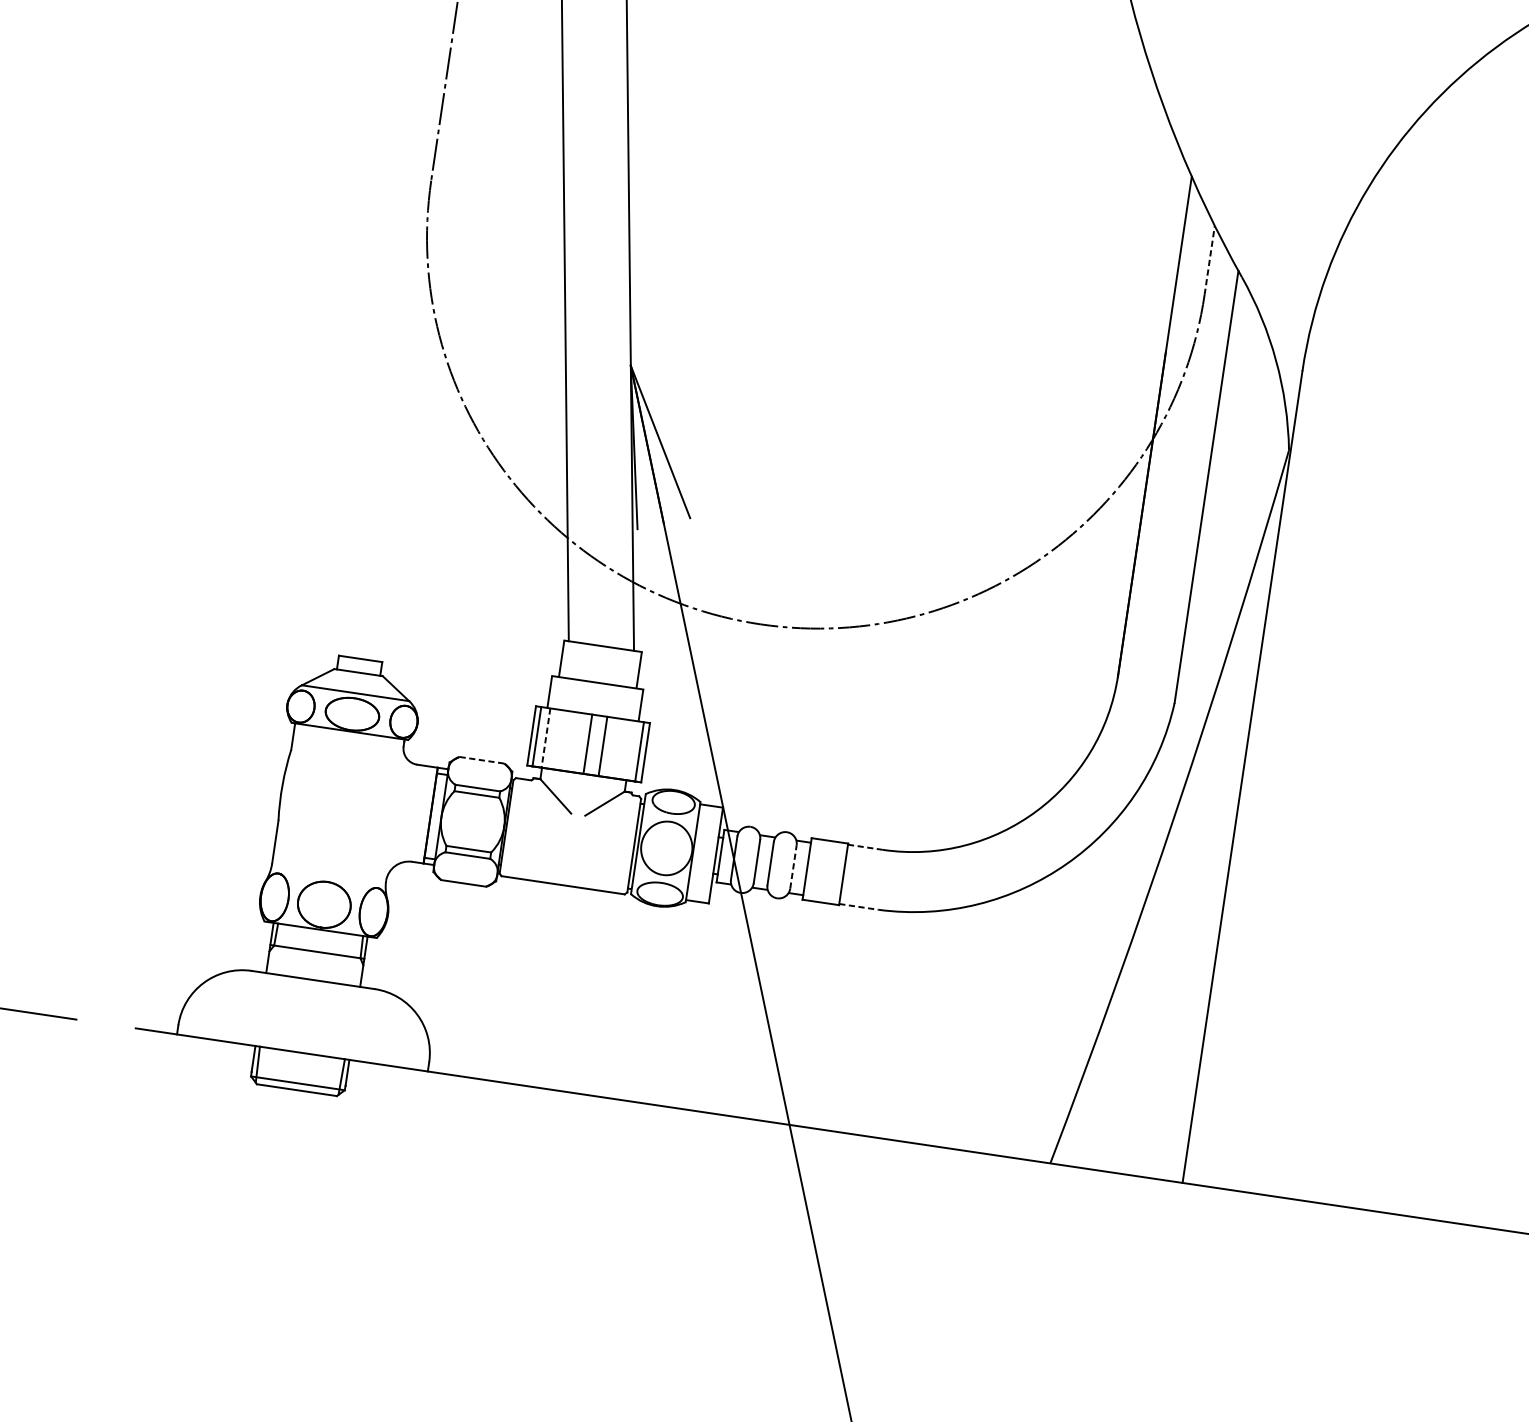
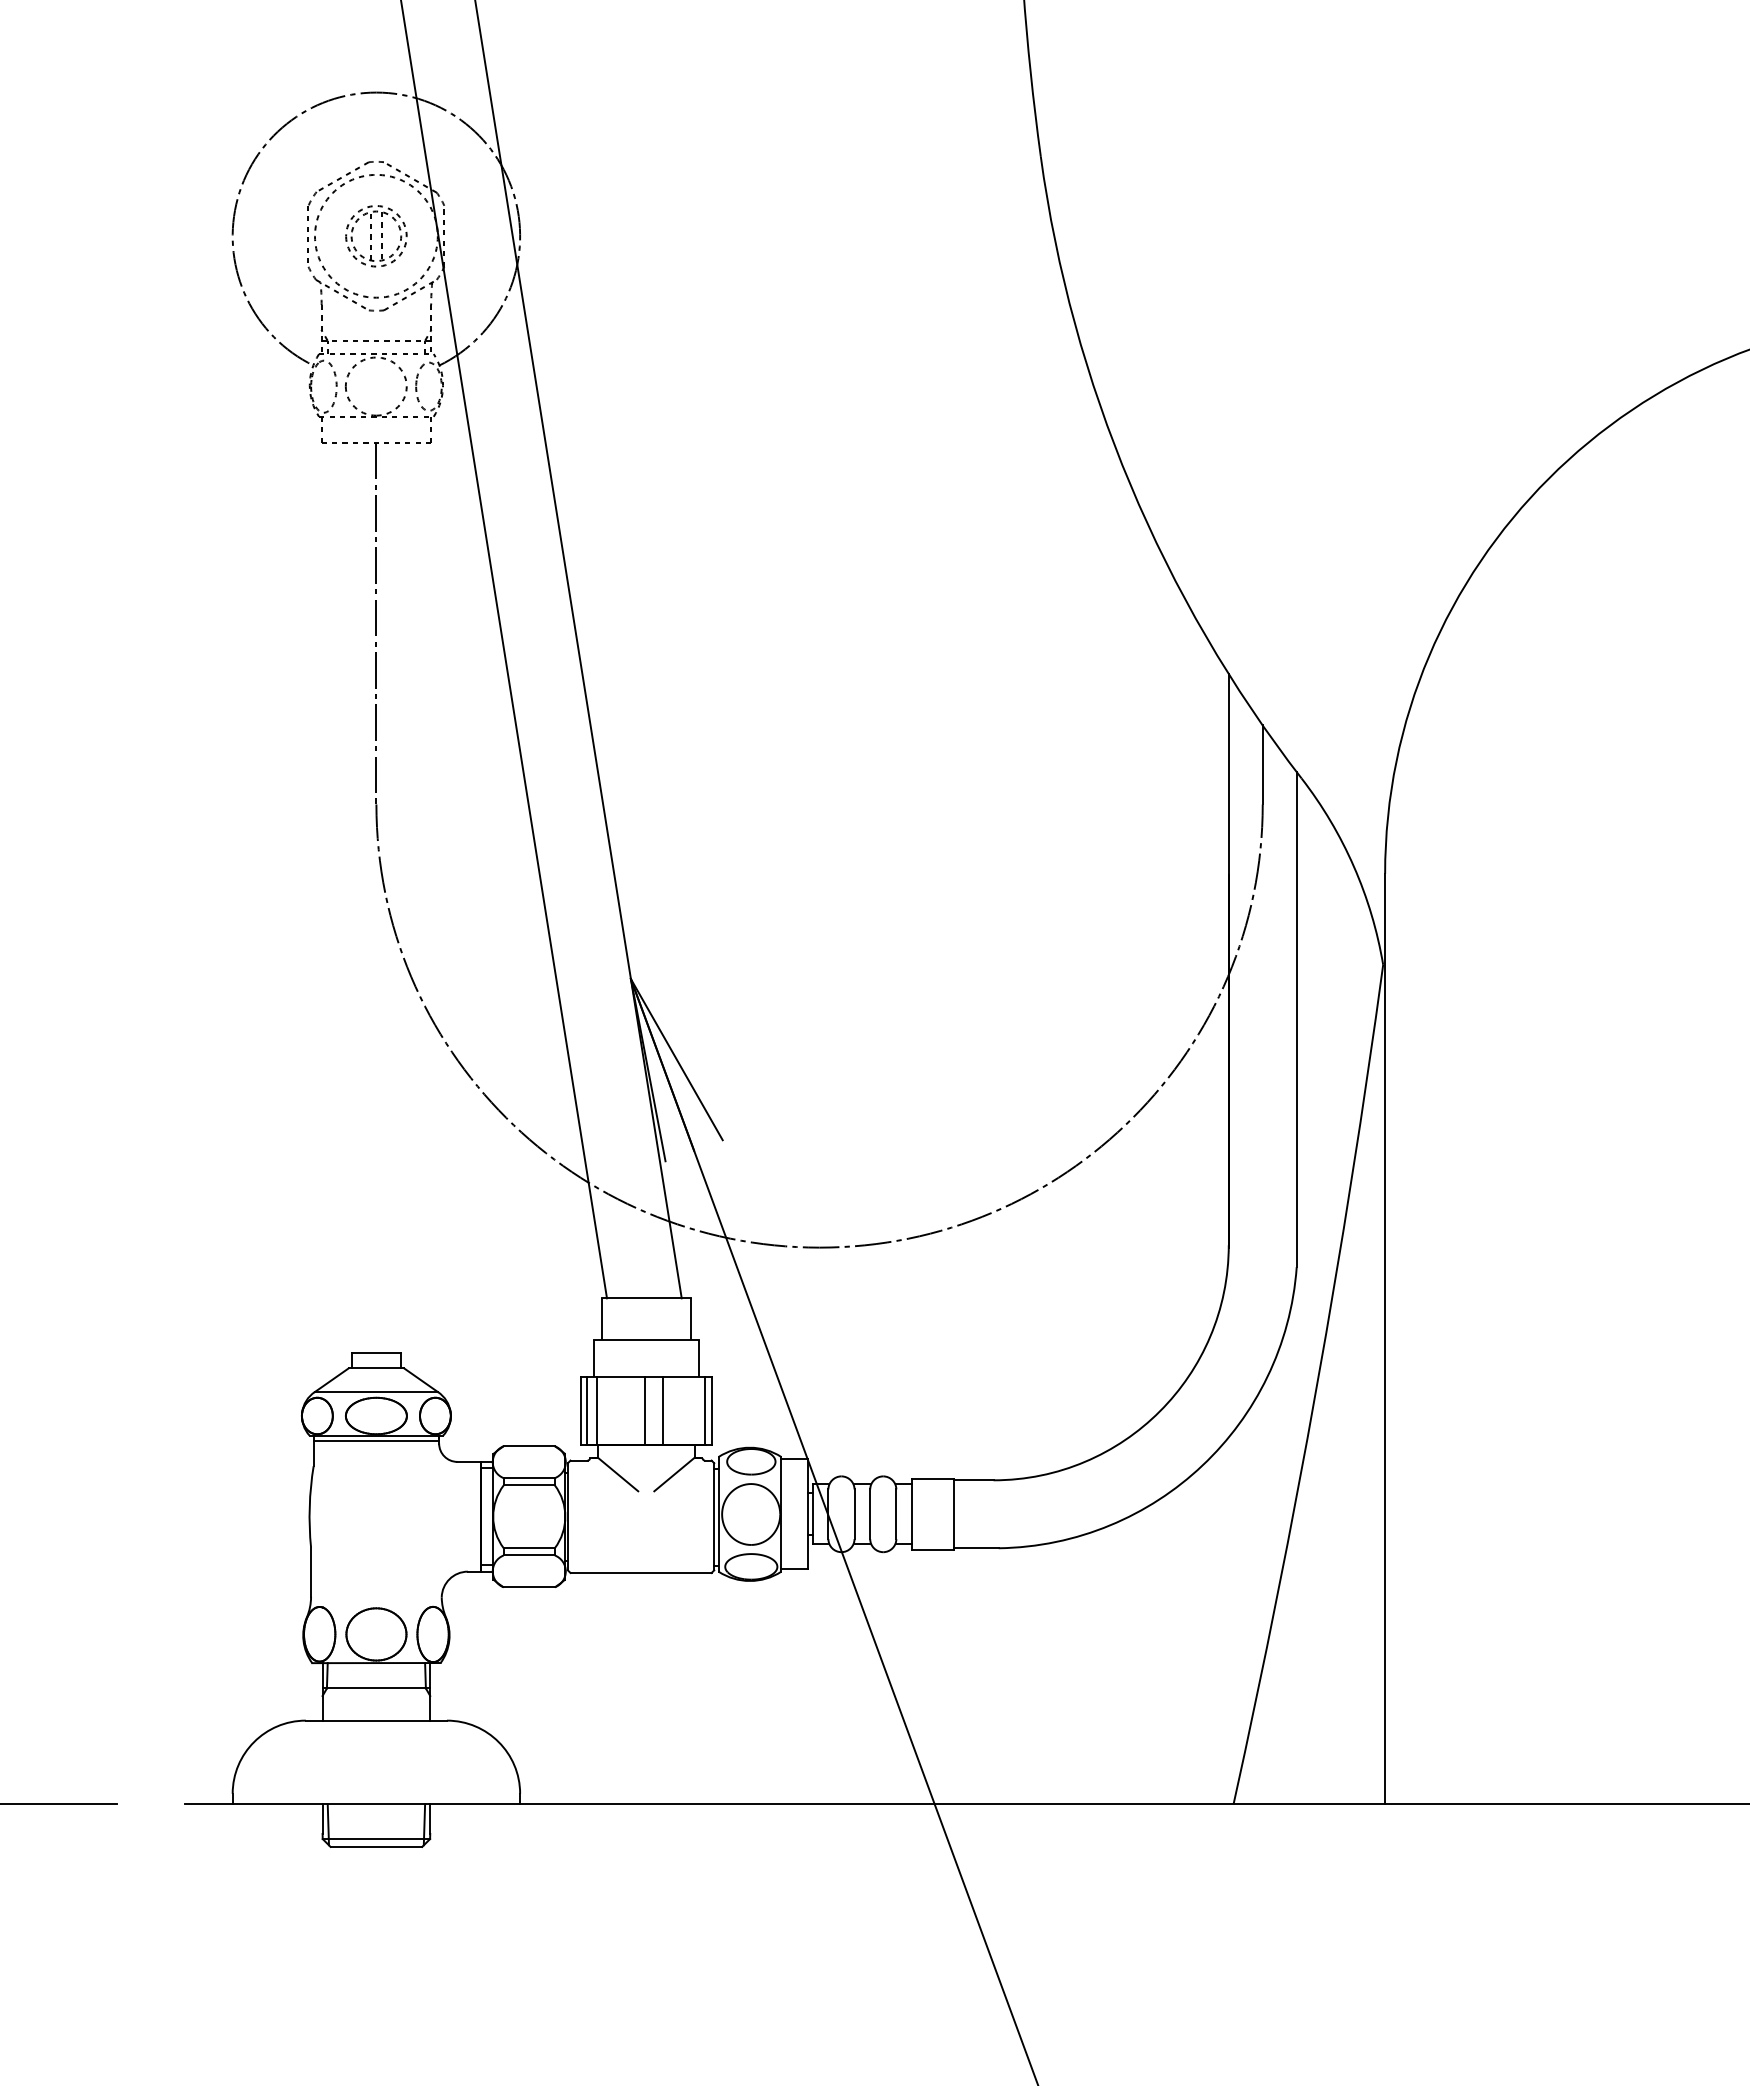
line: (1209, 259) -> (1262, 764), dashed -> solid
line: (349, 736) -> (376, 1441), added
line: (546, 737) -> (597, 1410), dashed -> solid
line: (482, 760) -> (529, 1446), dashed -> solid
line: (865, 847) -> (973, 1480), dashed -> solid
line: (793, 867) -> (896, 1514), dashed -> solid
line: (858, 907) -> (976, 1548), dashed -> solid

